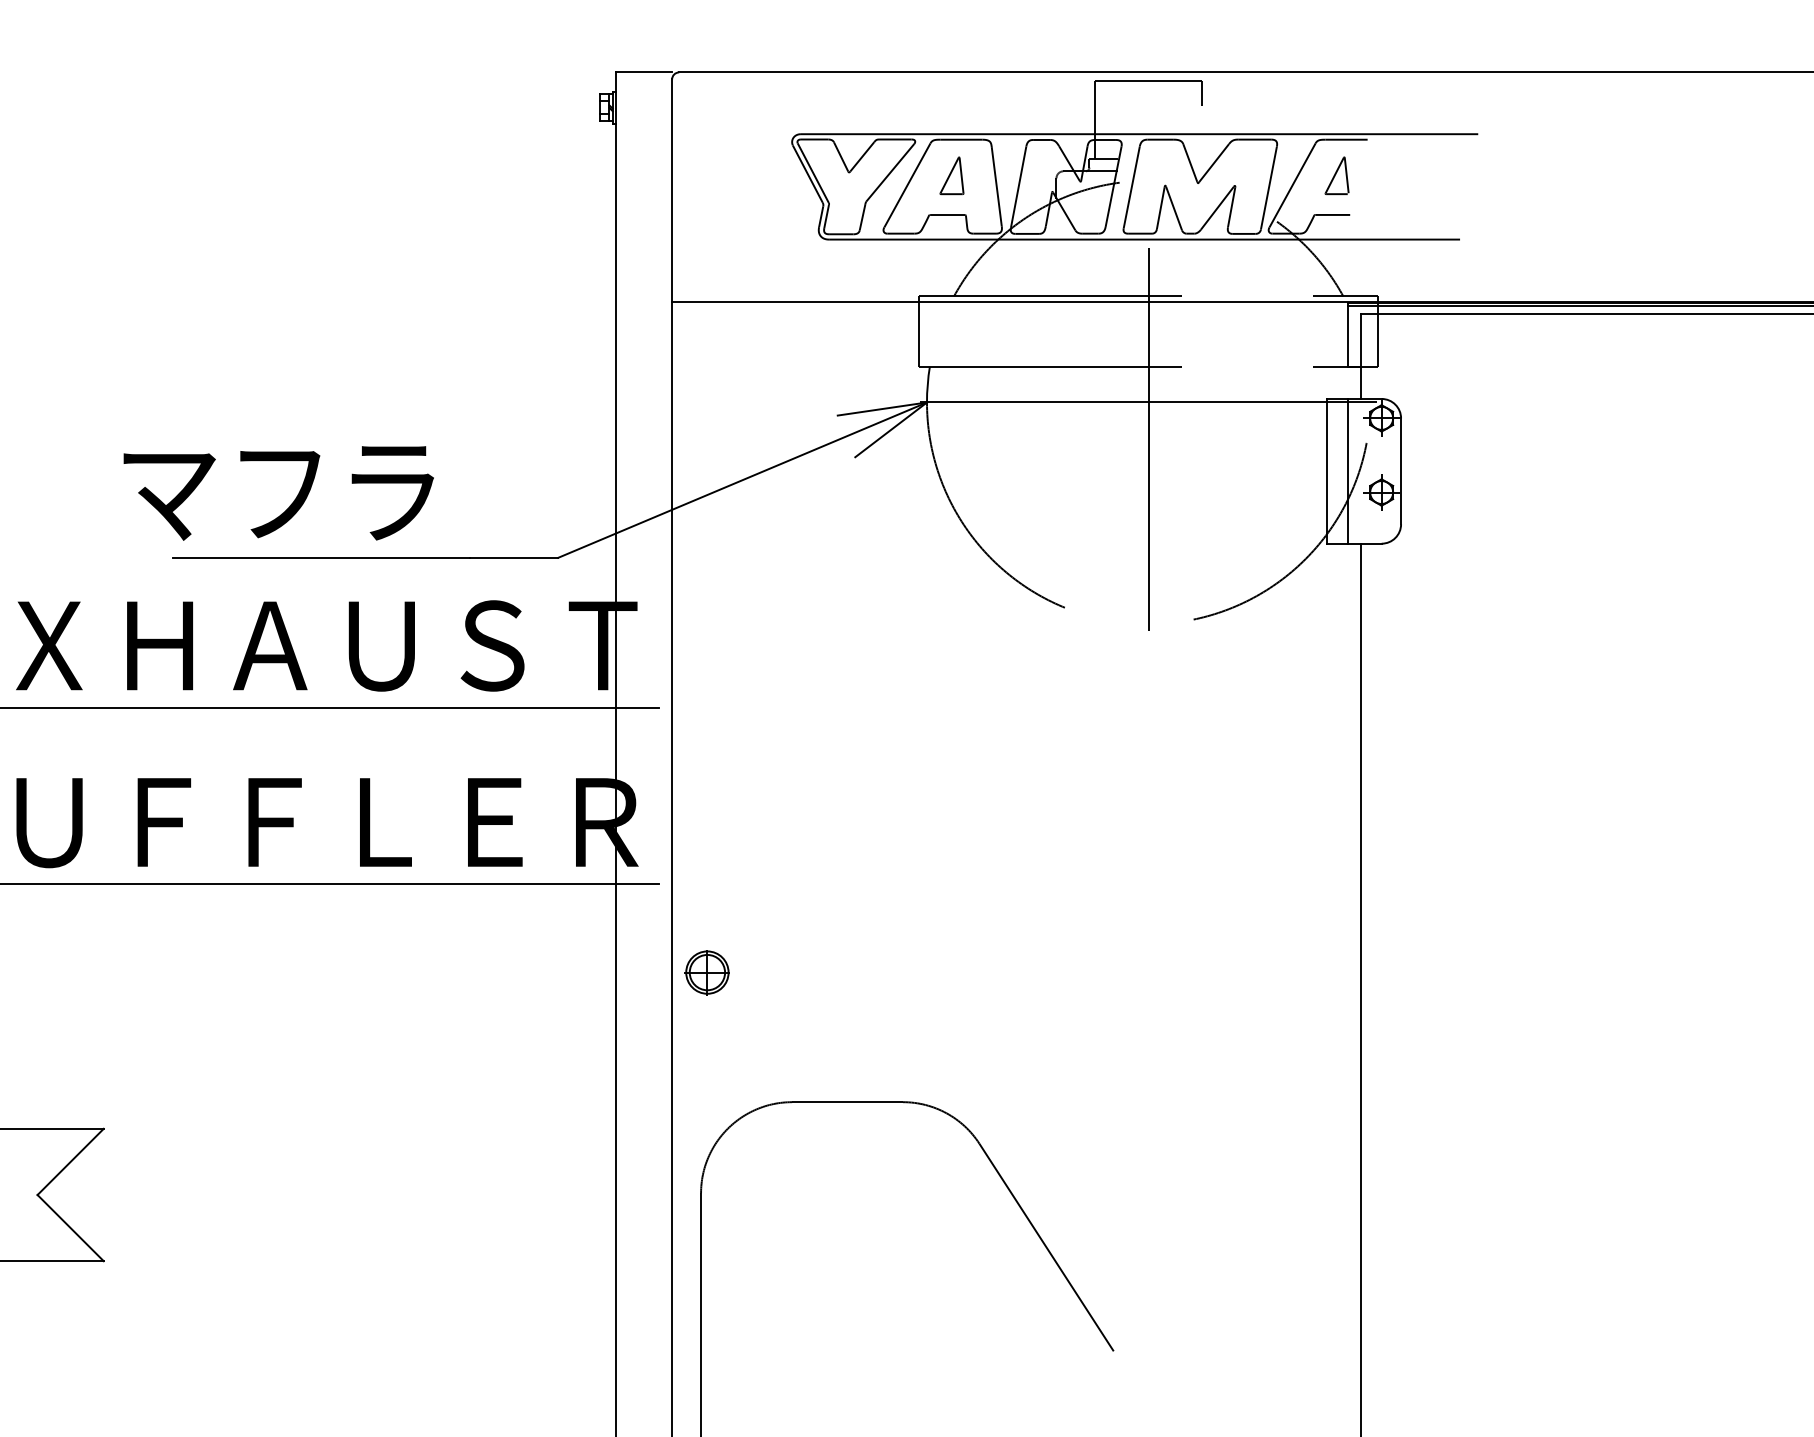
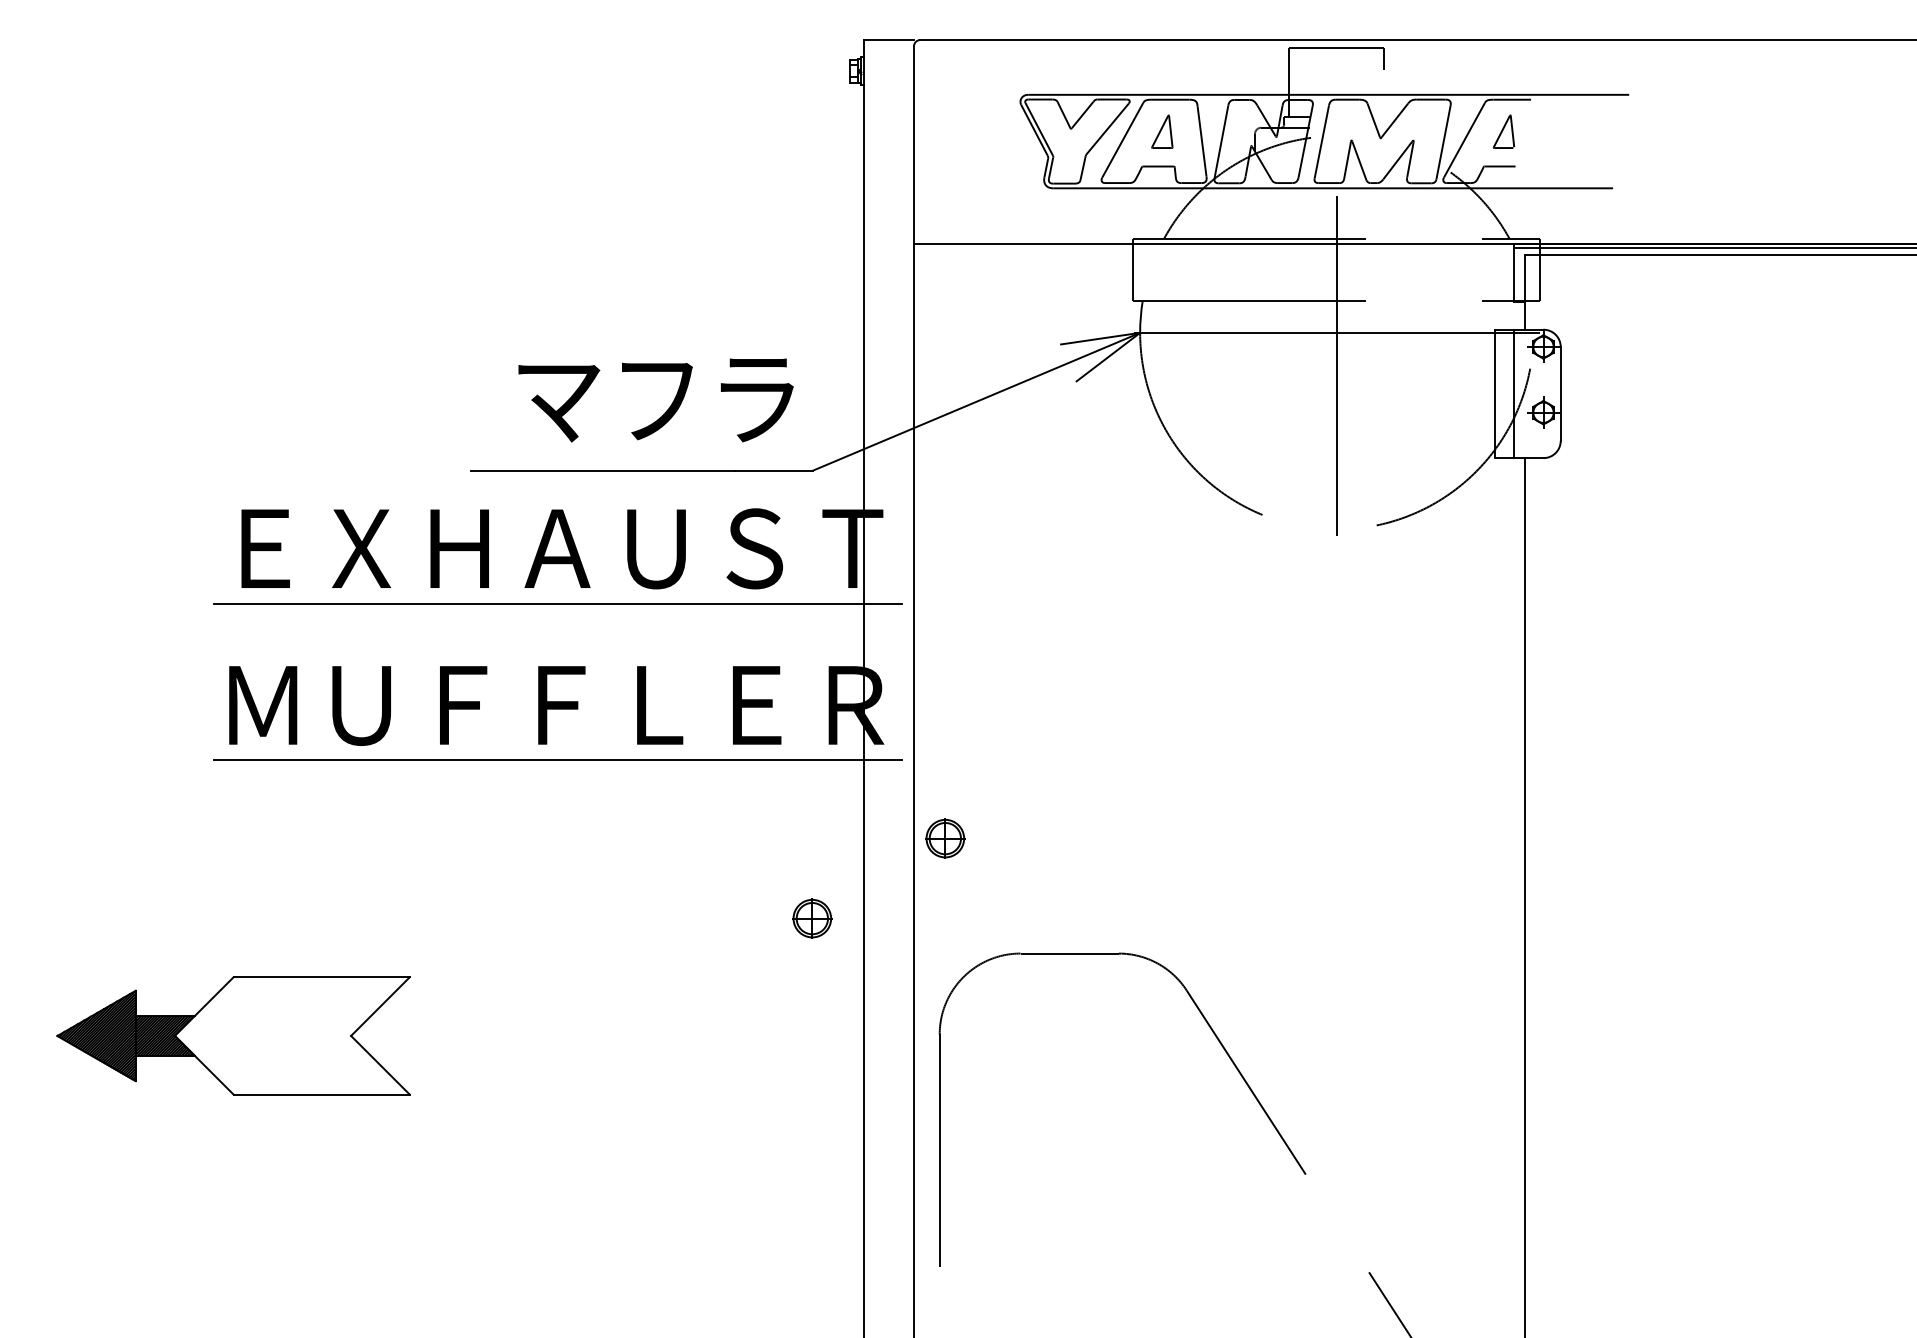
text: (278, 493) -> (655, 400), moved
part: (557, 1062) -> (812, 918), added

